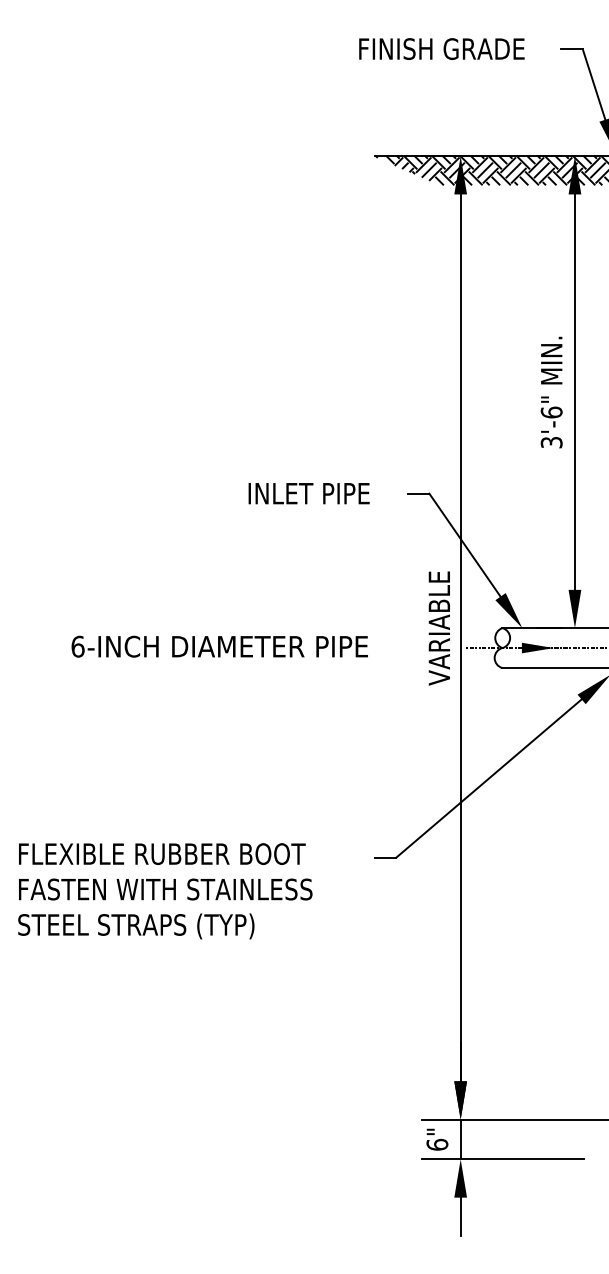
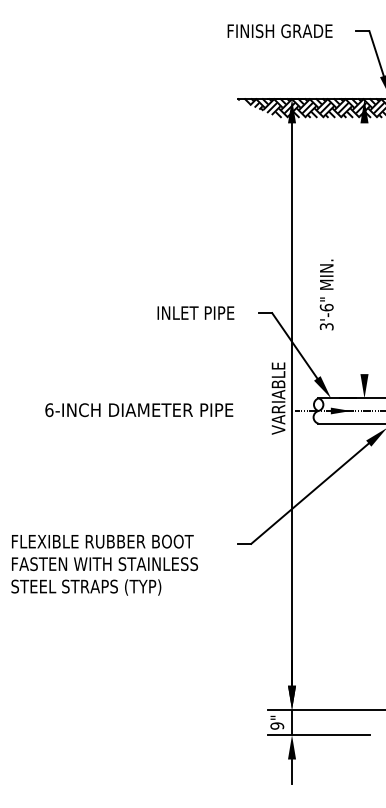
text: (551, 391) -> (326, 294), moved
line: (574, 391) -> (364, 248), removed
text: (437, 1144) -> (277, 725), 6" -> 9"

